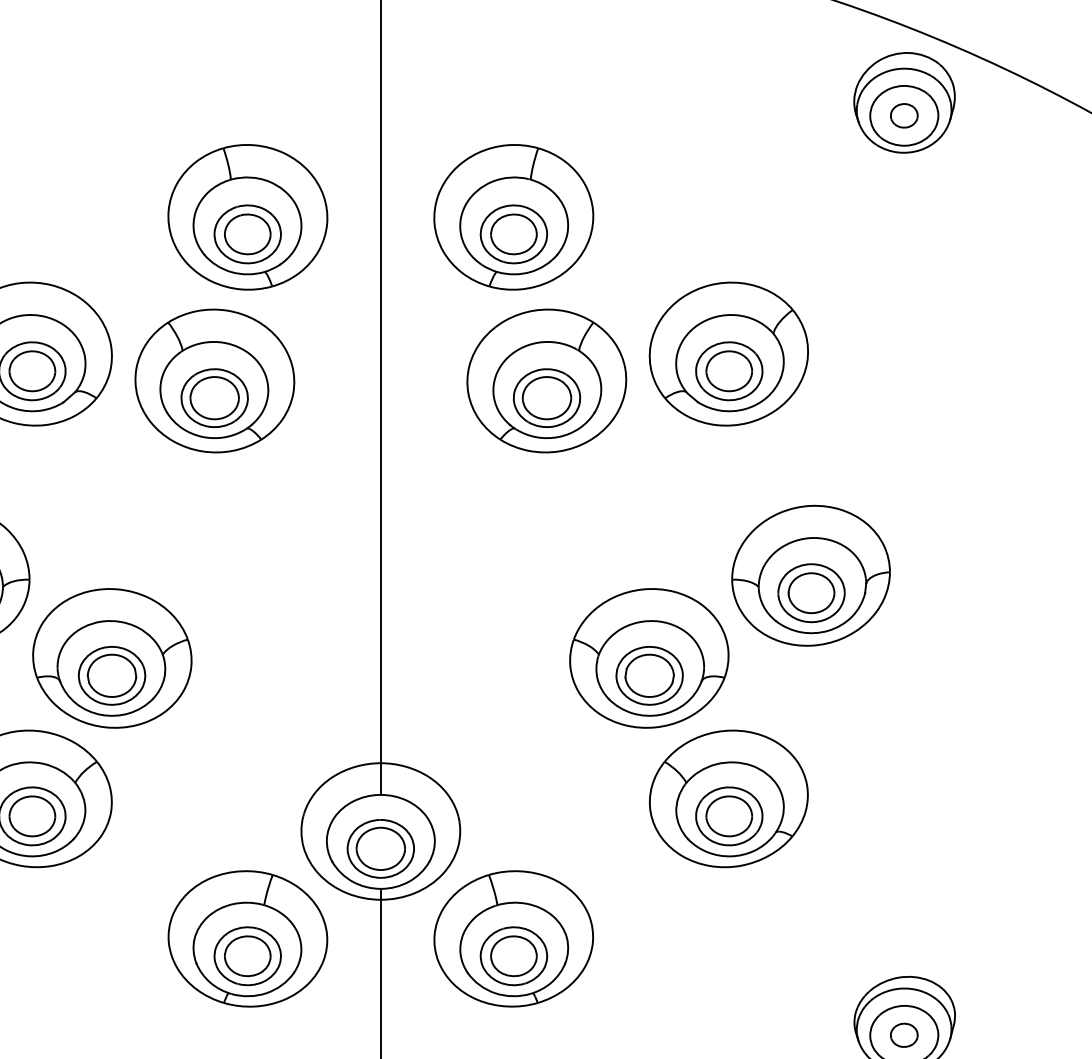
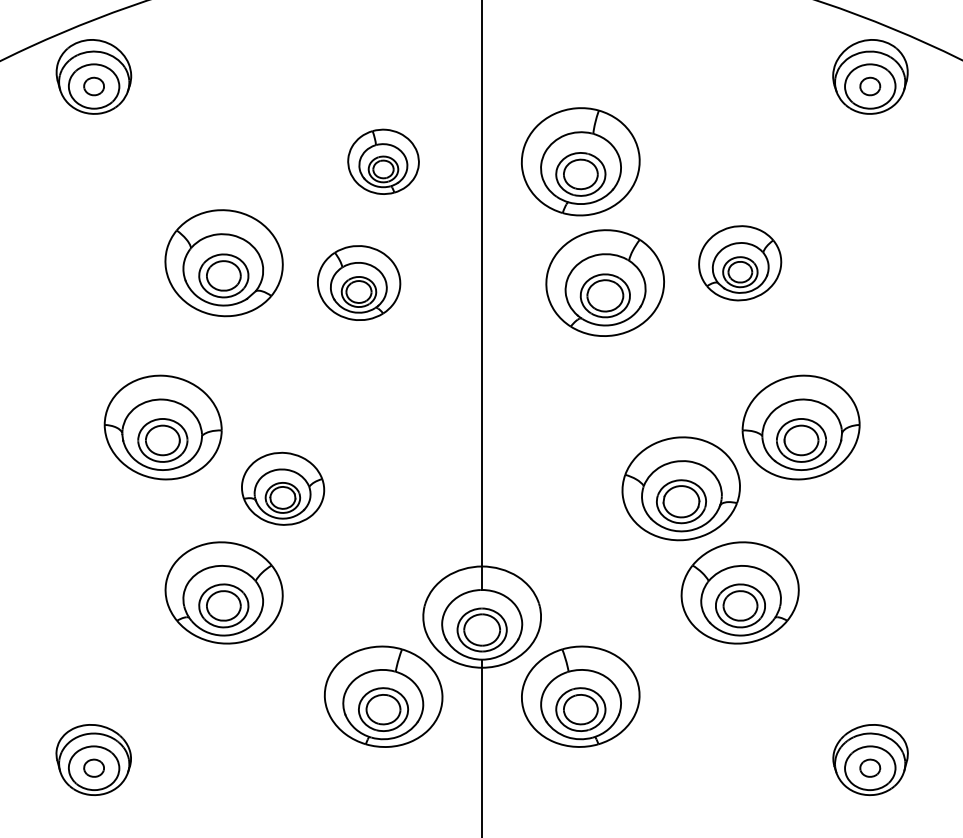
part: (247, 216) -> (383, 161), size x0.6
part: (727, 354) -> (739, 263), size x0.7
part: (214, 380) -> (358, 282), size x0.7
part: (111, 658) -> (282, 488), size x0.7

